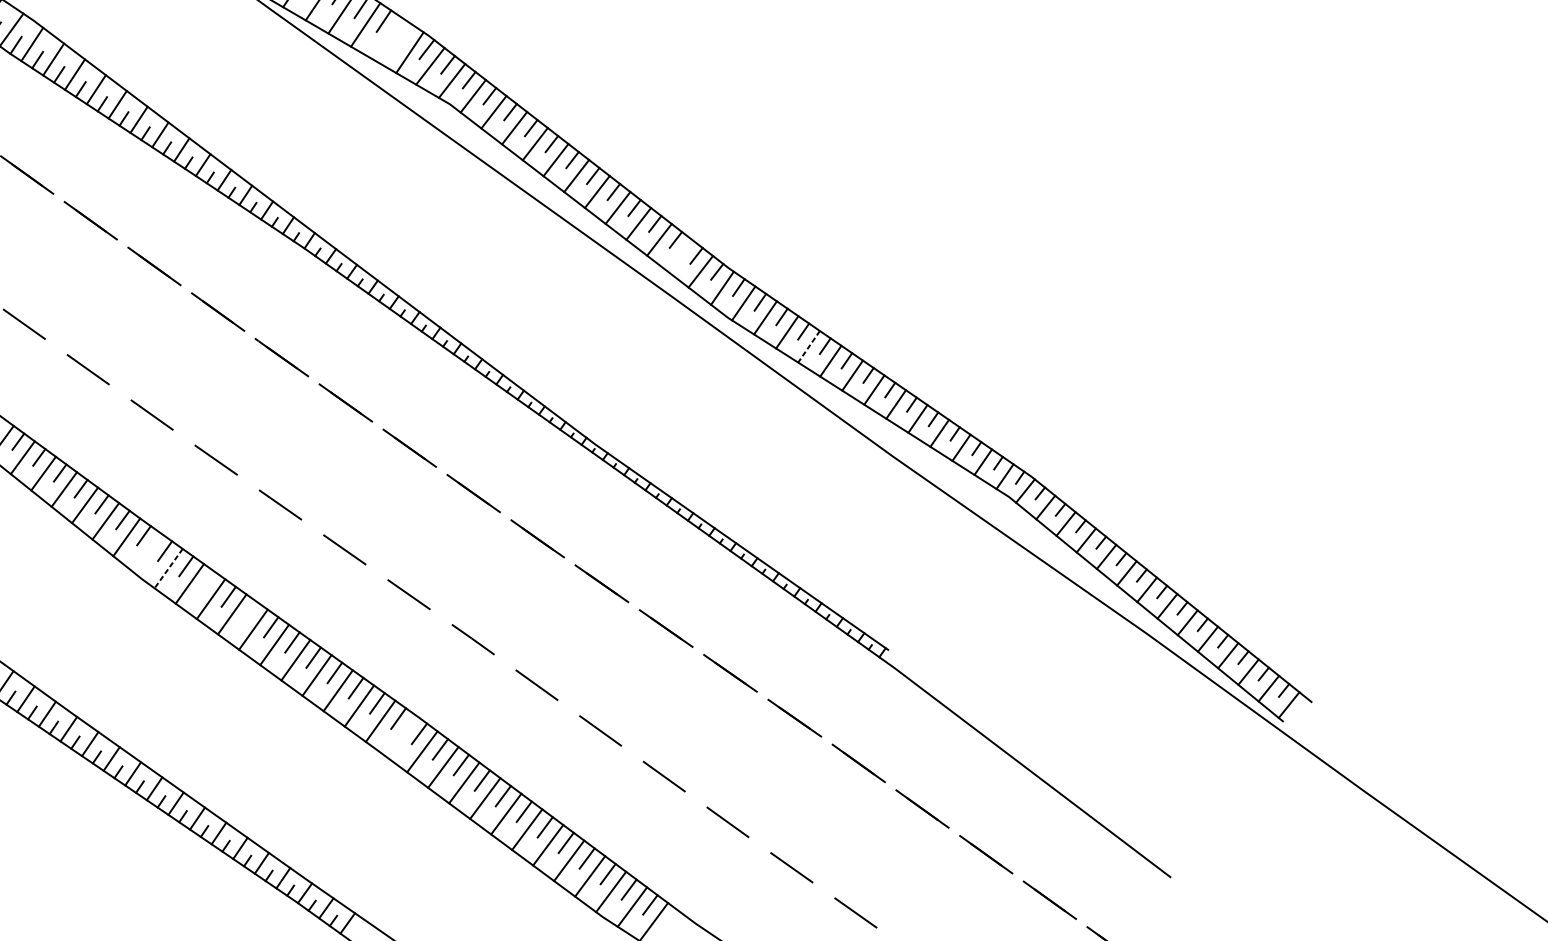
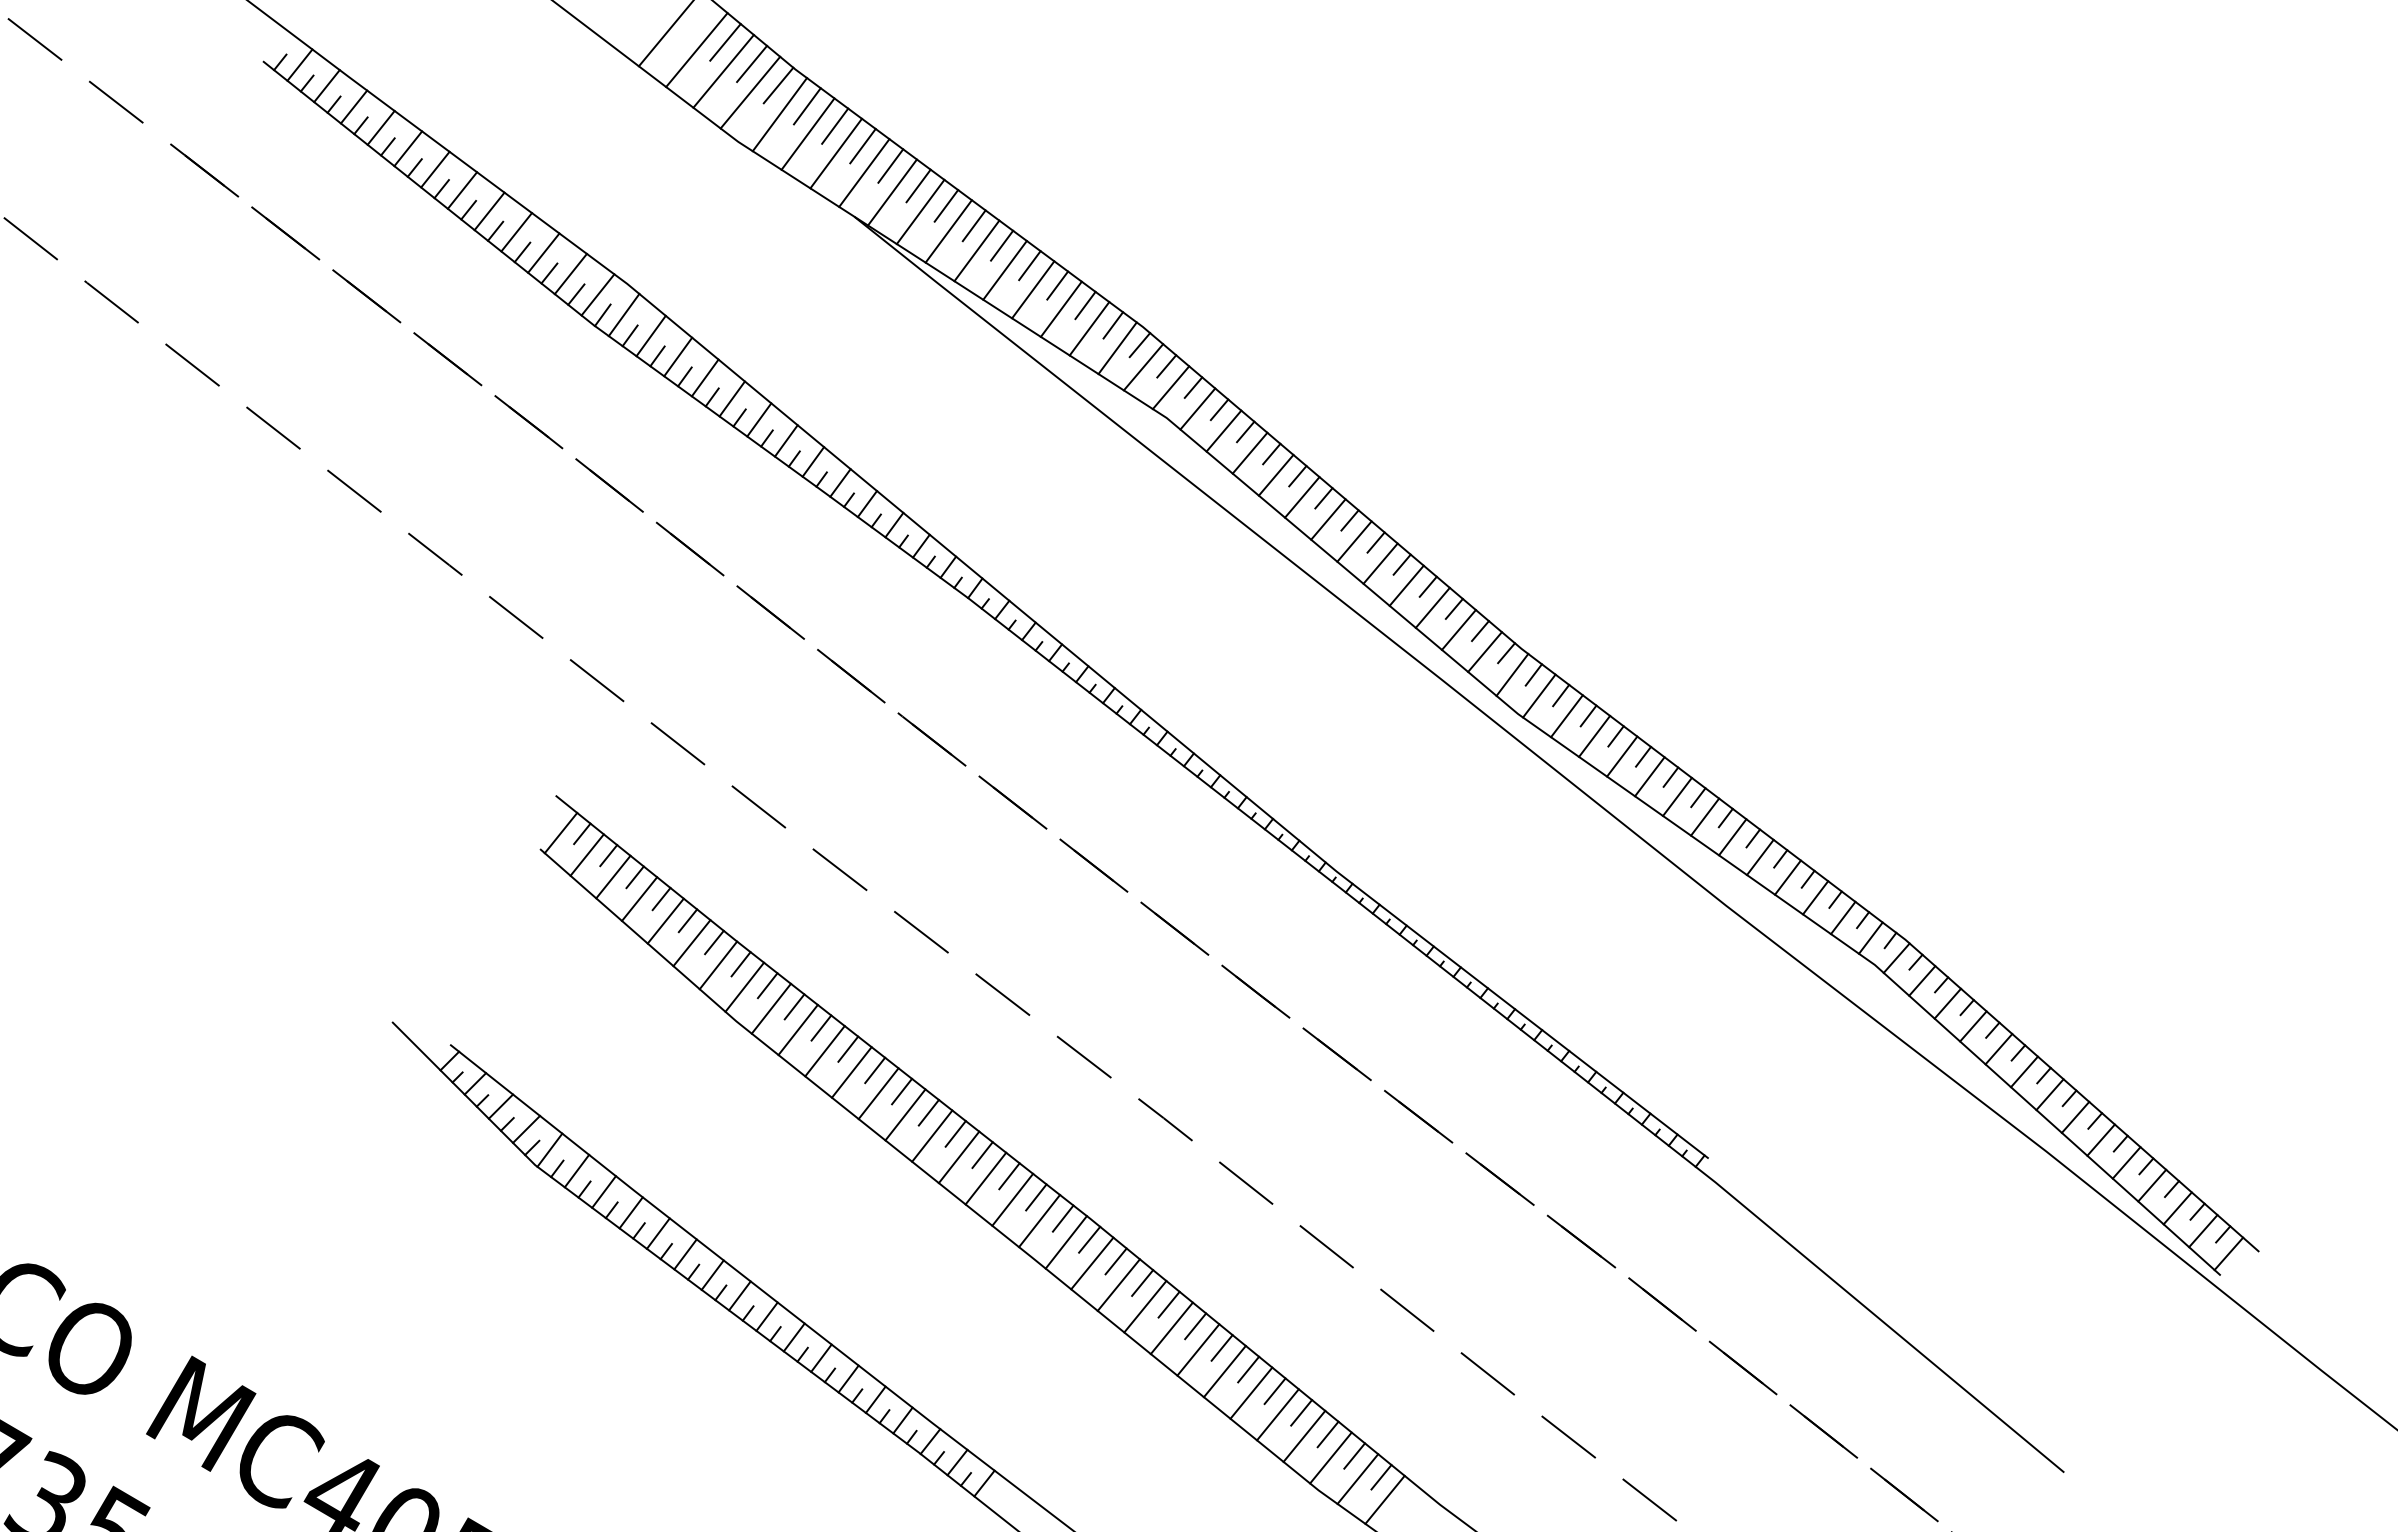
line: (406, 35) -> (1113, 325), added
line: (387, 38) -> (1089, 328), added
line: (679, 255) -> (1458, 629), added
line: (808, 346) -> (1621, 756), dashed -> solid
line: (147, 552) -> (744, 986), added
line: (168, 568) -> (771, 1008), dashed -> solid
line: (207, 581) -> (821, 1027), added
line: (250, 612) -> (875, 1070), added
line: (401, 736) -> (1065, 1242), added

